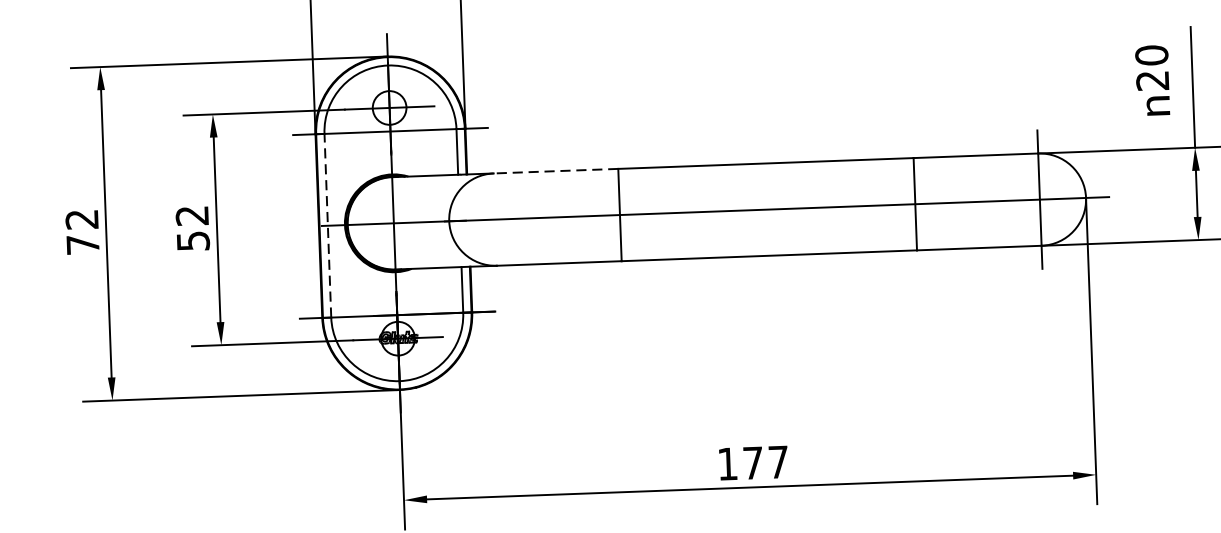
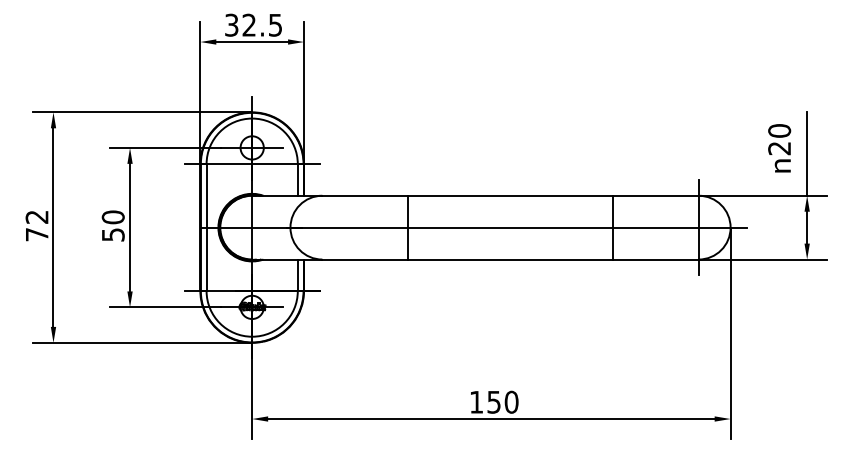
line: (554, 170) -> (364, 195), dashed -> solid
text: (191, 216) -> (112, 217), 52 -> 50
line: (327, 225) -> (206, 227), dashed -> solid
text: (765, 461) -> (502, 401), 177 -> 150

